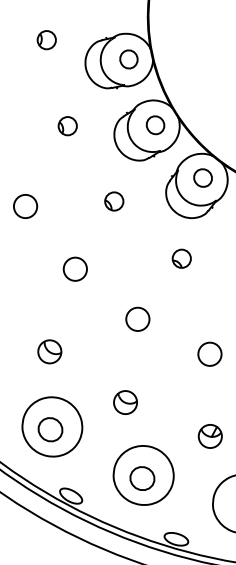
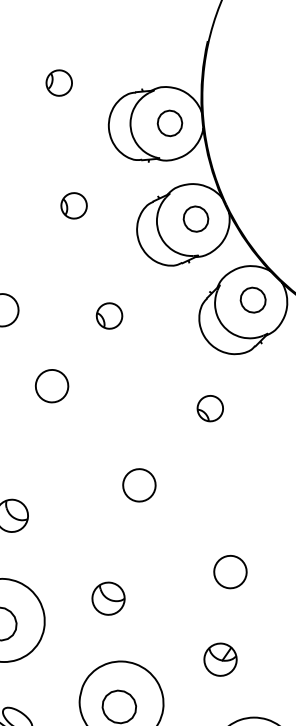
part: (114, 201) -> (109, 316), moved
circle: (74, 268) -> (50, 384), moved
circle: (209, 353) -> (229, 570), moved

